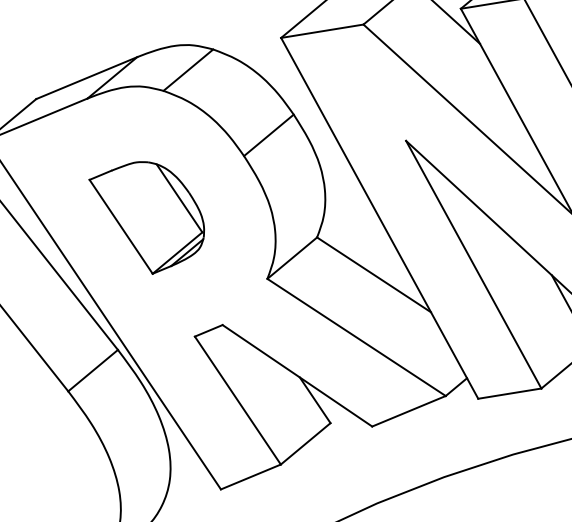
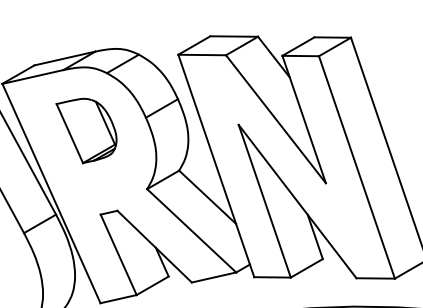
part: (148, 216) -> (86, 130), moved

